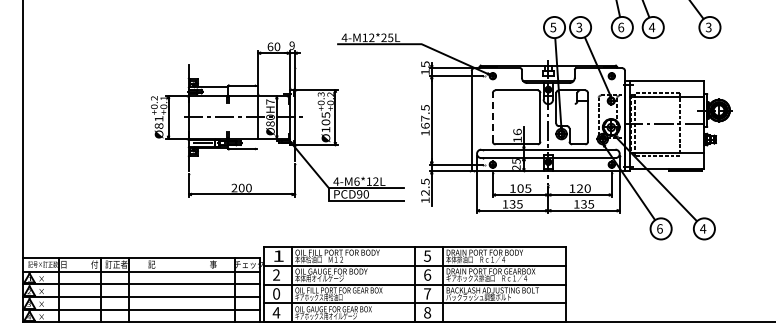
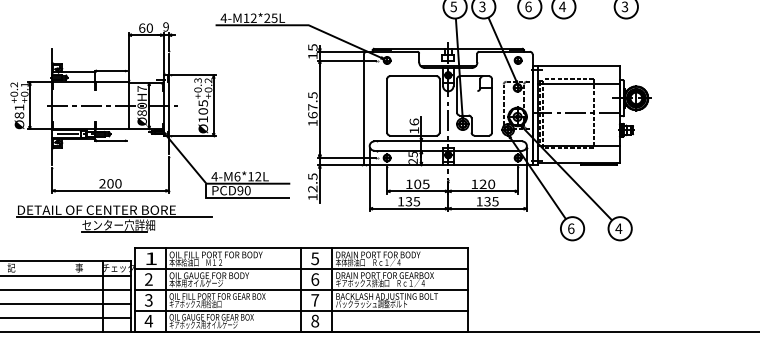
line: (492, 116) -> (386, 104), dashed -> solid
part: (244, 219) -> (113, 218), added
text: (276, 293) -> (148, 299), 0 -> 3

